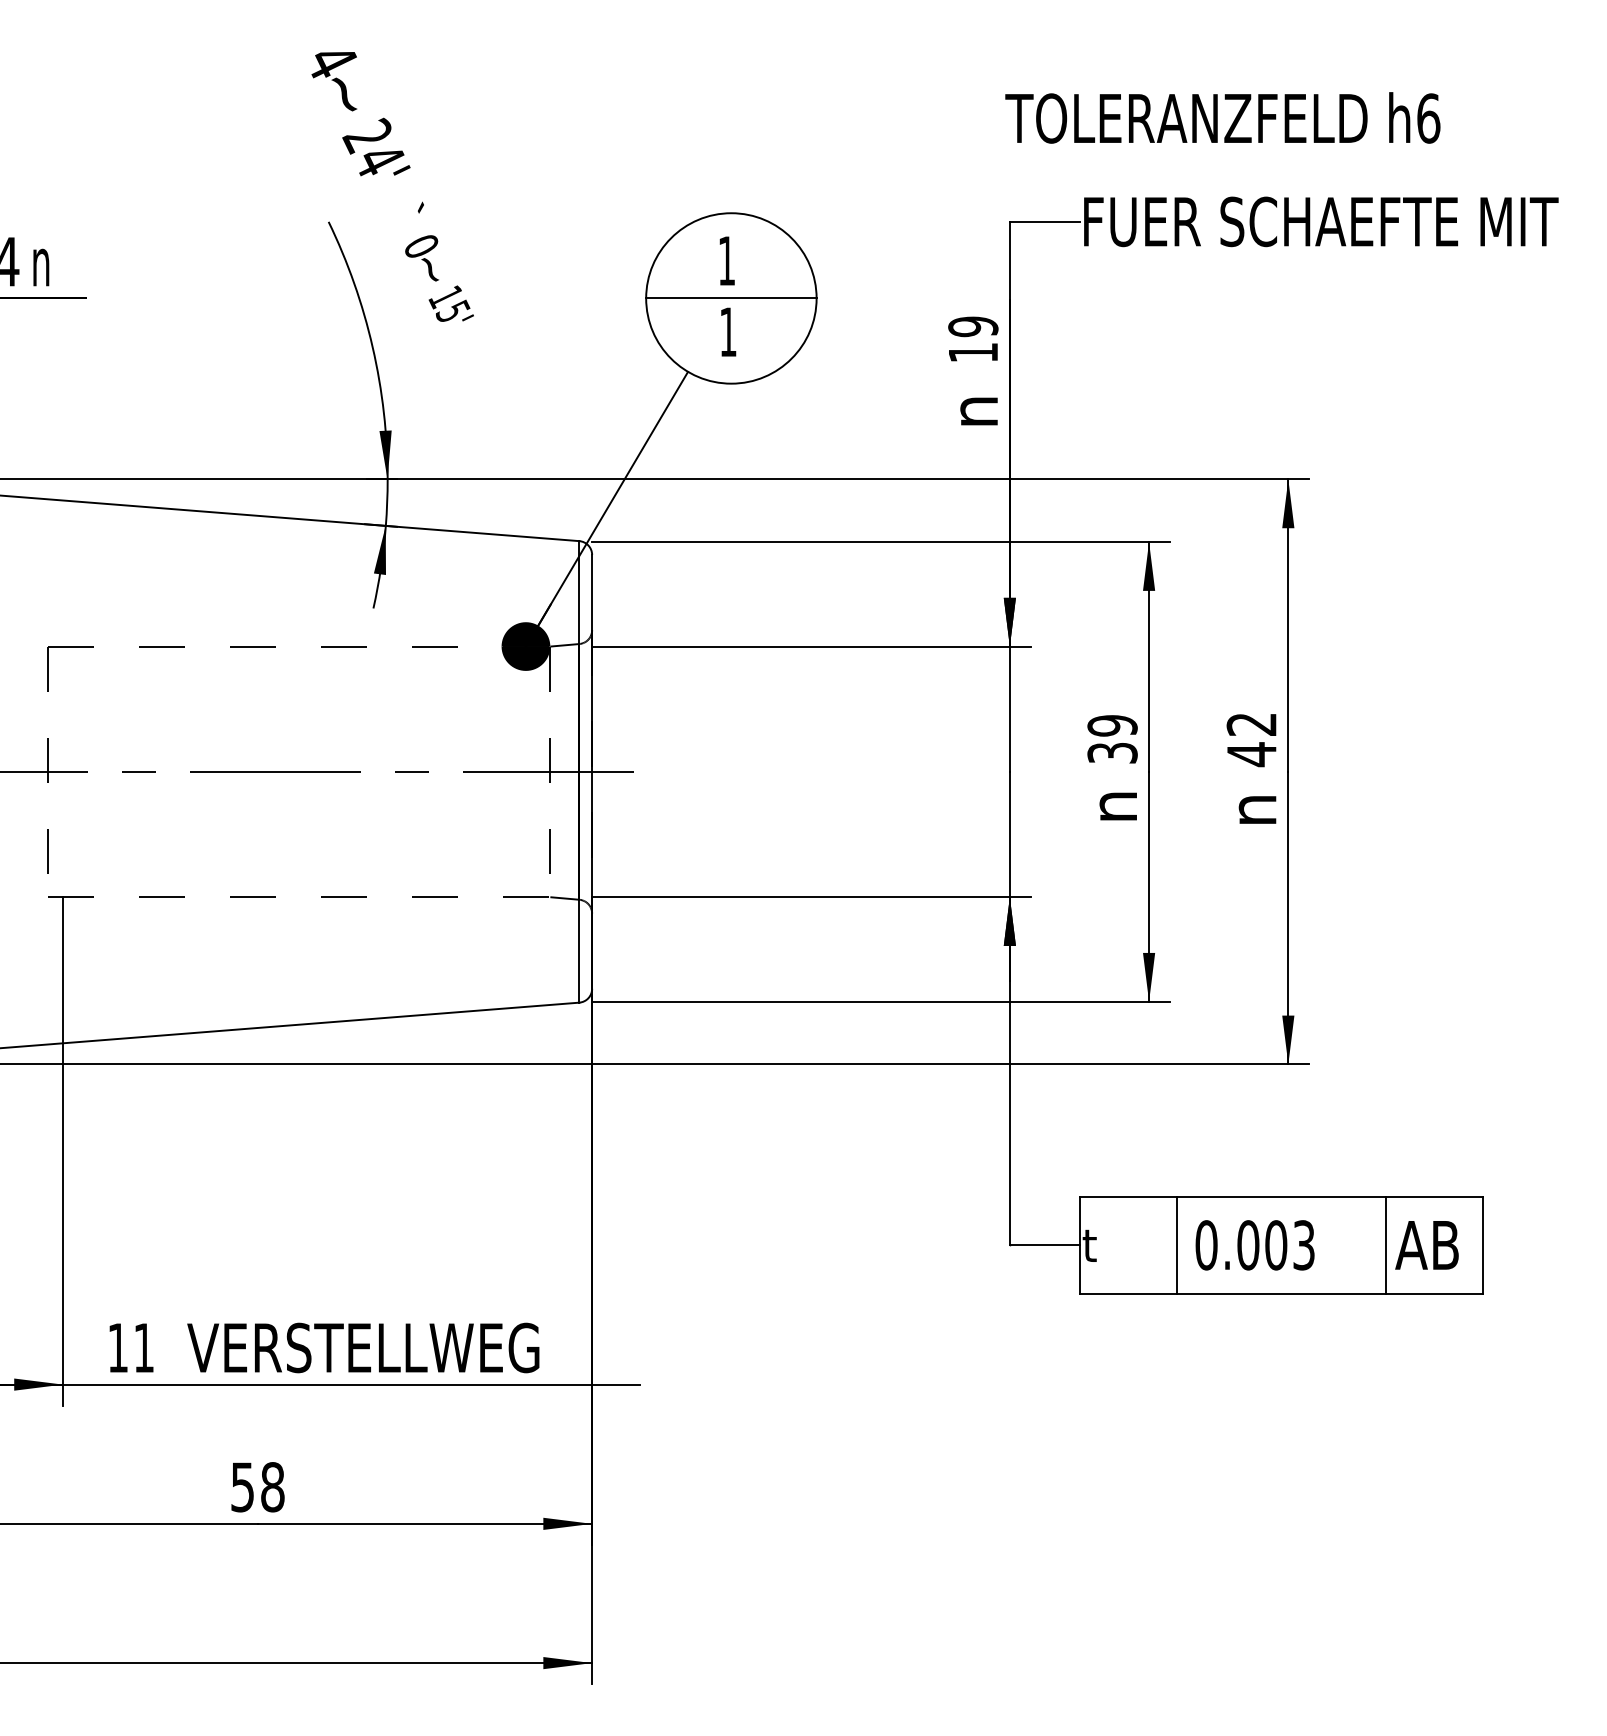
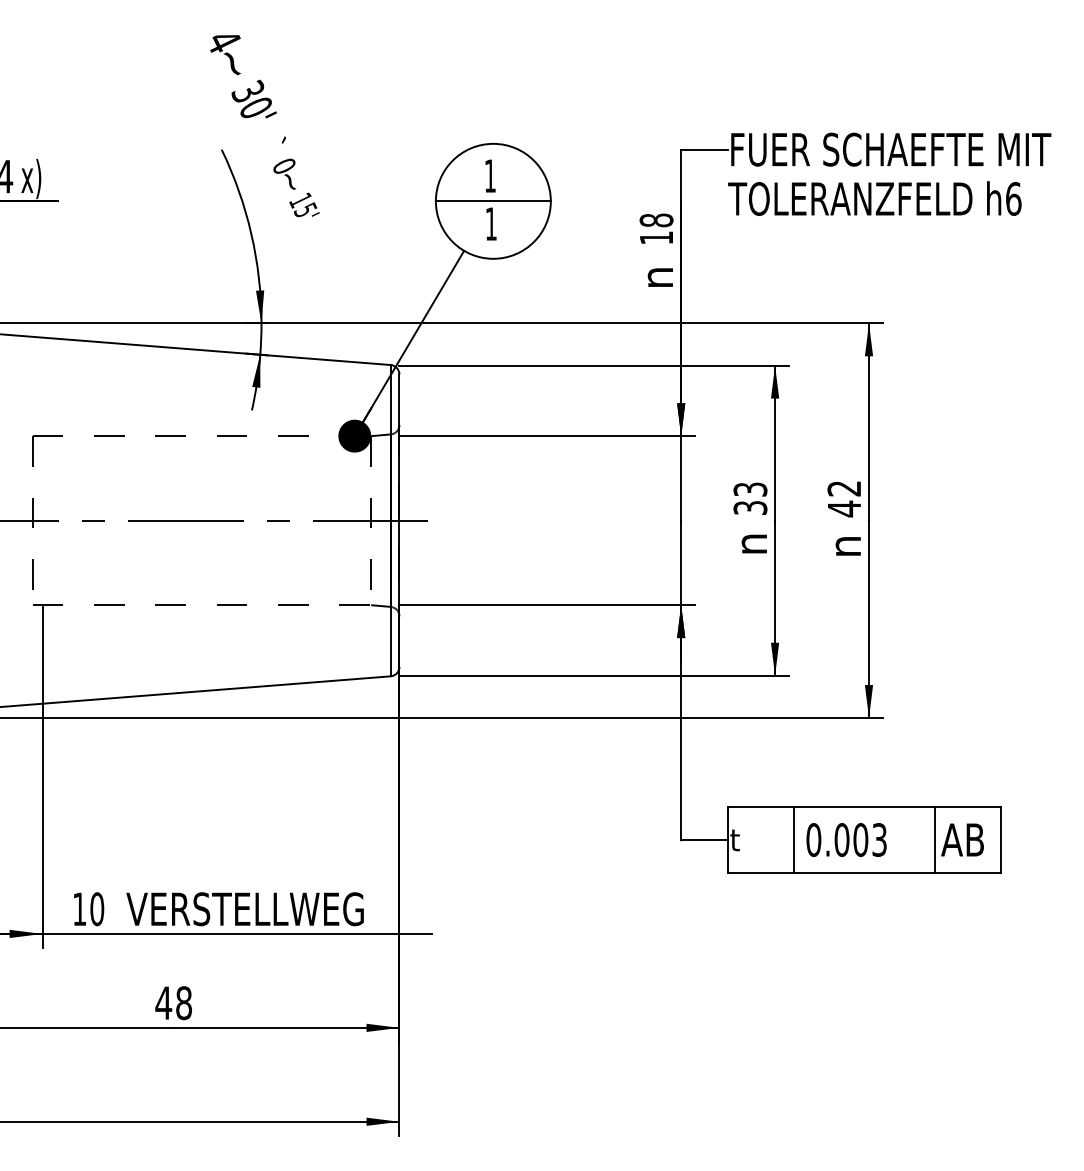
text: (1222, 117) -> (874, 198), moved
text: (372, 145) -> (251, 98), 24' -> 30'
text: (46, 264) -> (31, 178), n -> x)
text: (973, 326) -> (656, 220), 19 -> 18
text: (1112, 725) -> (750, 489), 39 -> 33
text: (144, 1348) -> (97, 909), 11 -> 10
text: (242, 1487) -> (163, 1003), 58 -> 48

